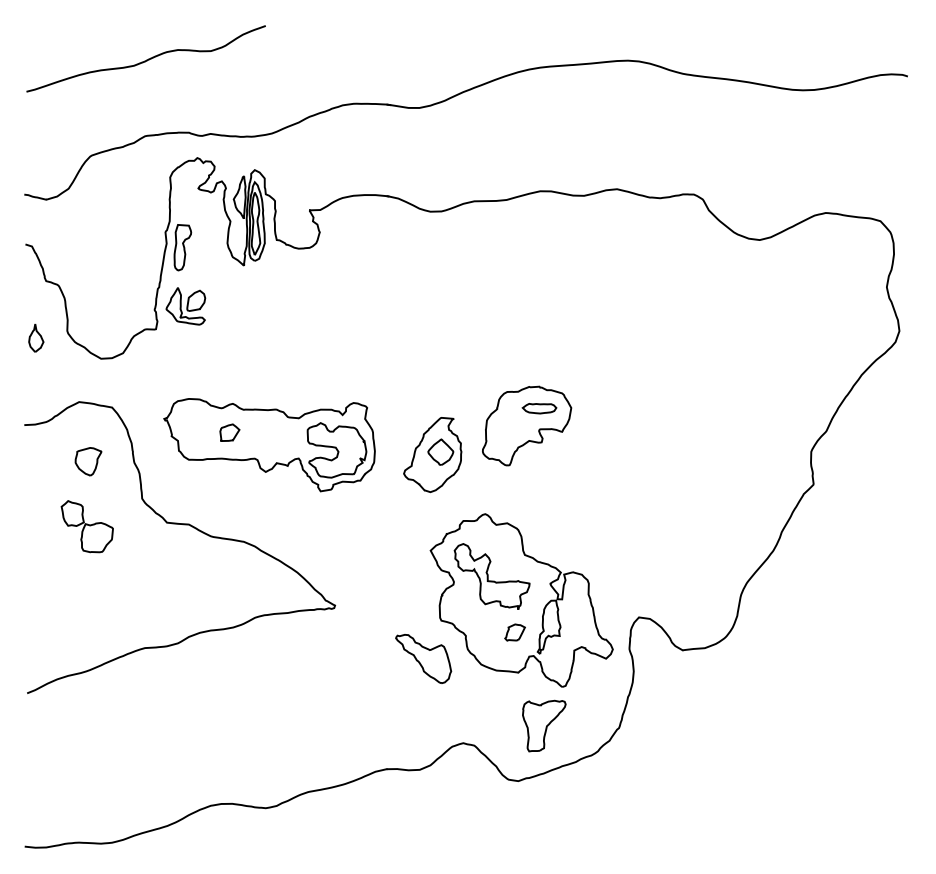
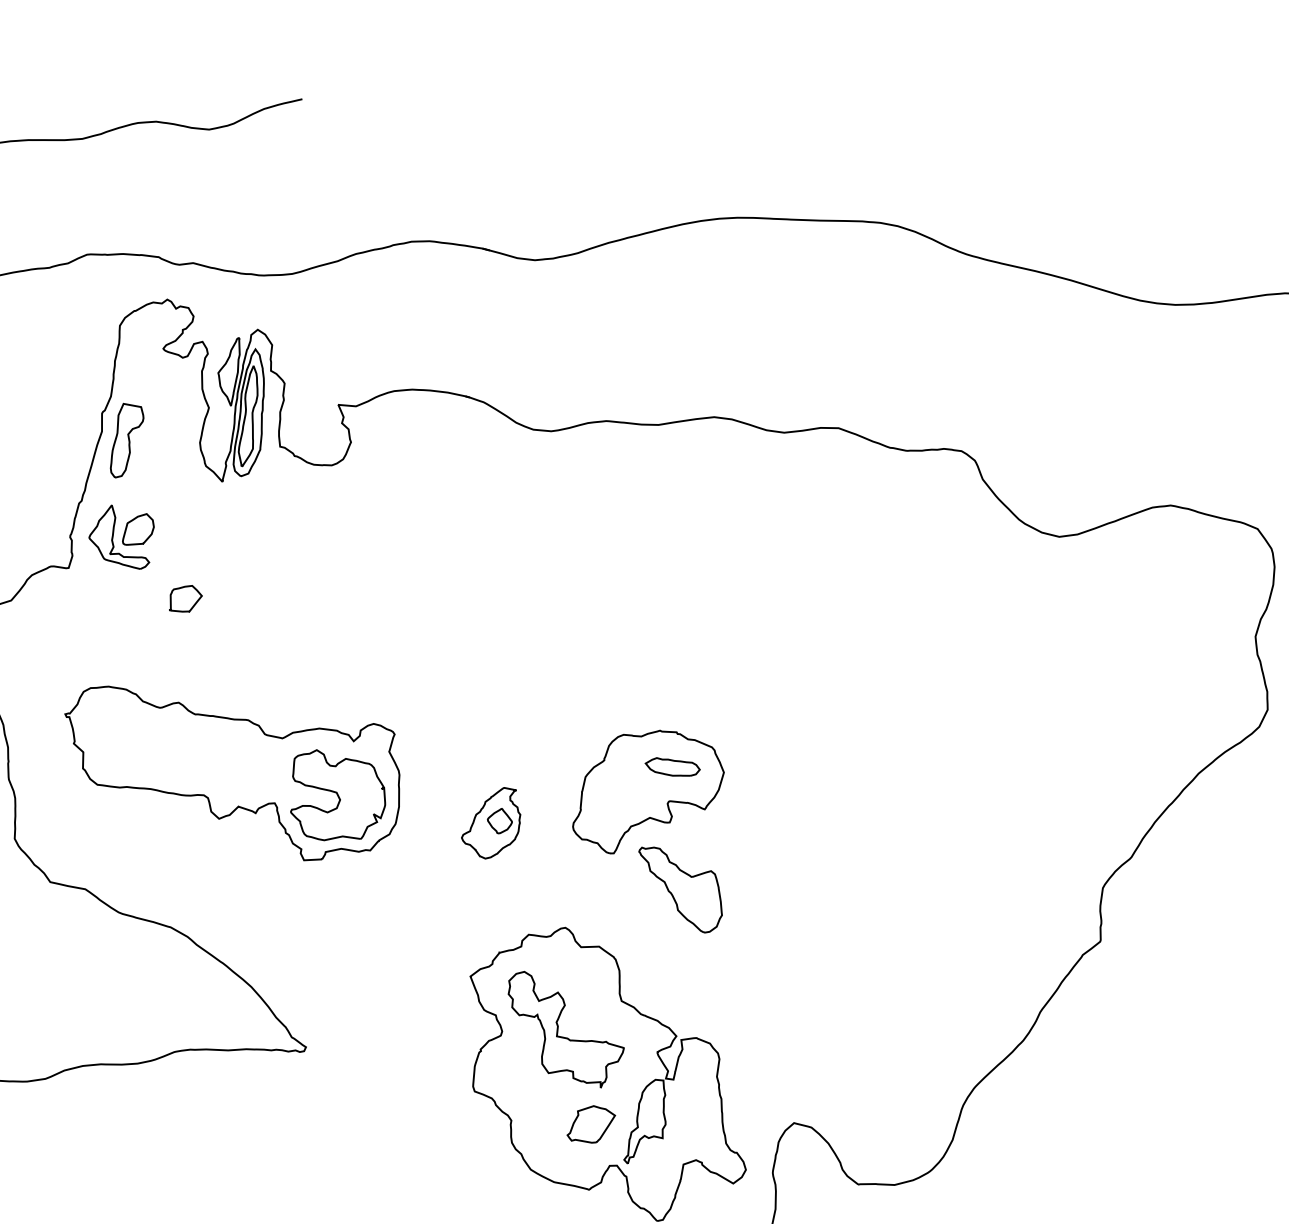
part: (229, 432) -> (185, 598), moved
part: (432, 455) -> (491, 823), size x0.6
part: (514, 632) -> (590, 1124), size x1.4
part: (423, 658) -> (679, 889), moved

